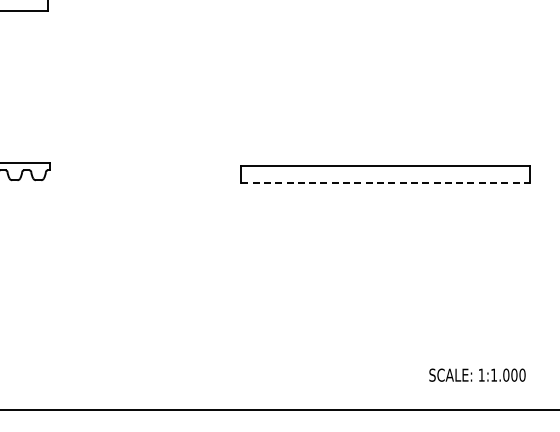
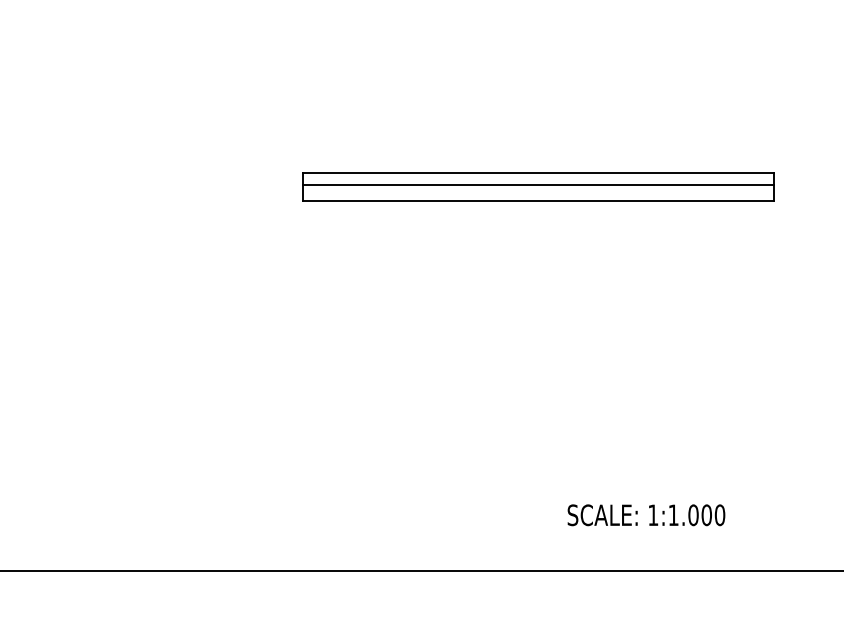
line: (385, 172) -> (538, 184), added
line: (385, 182) -> (538, 200), dashed -> solid
text: (477, 374) -> (646, 514), moved

